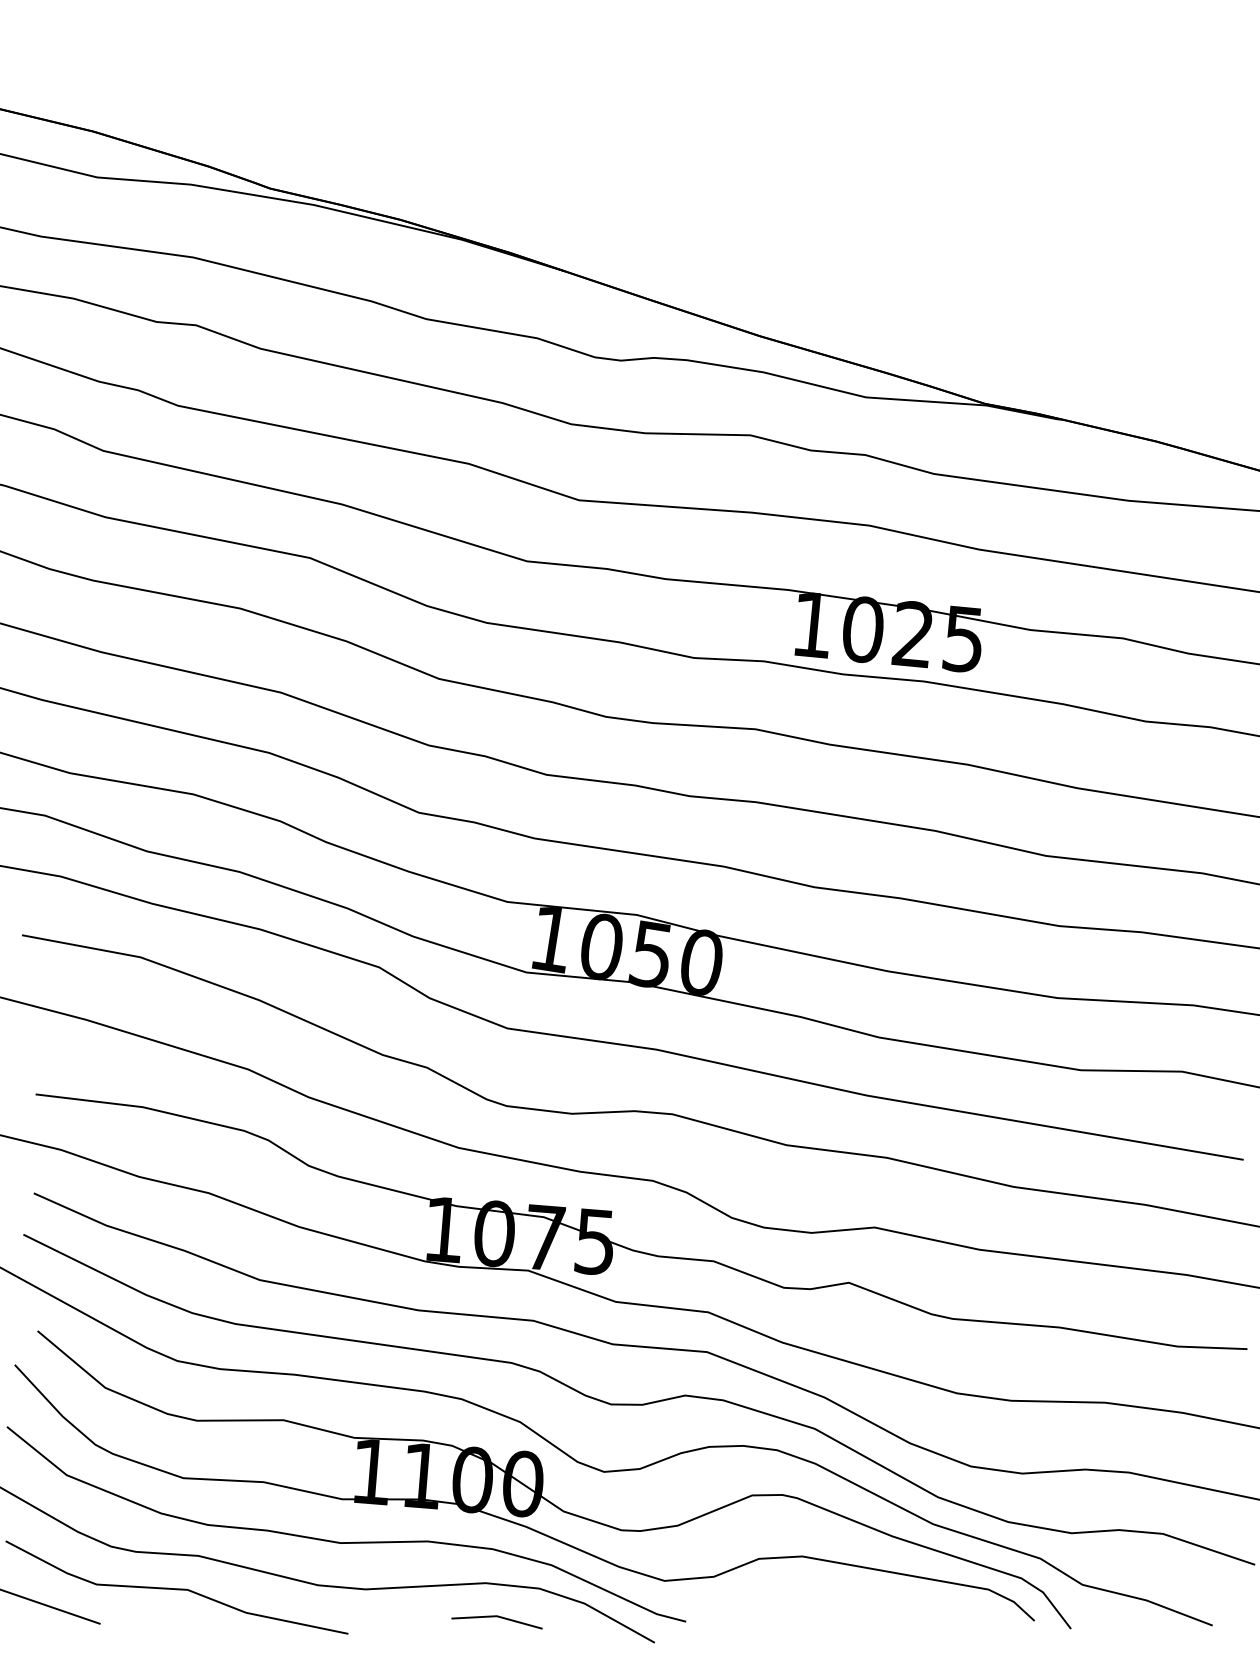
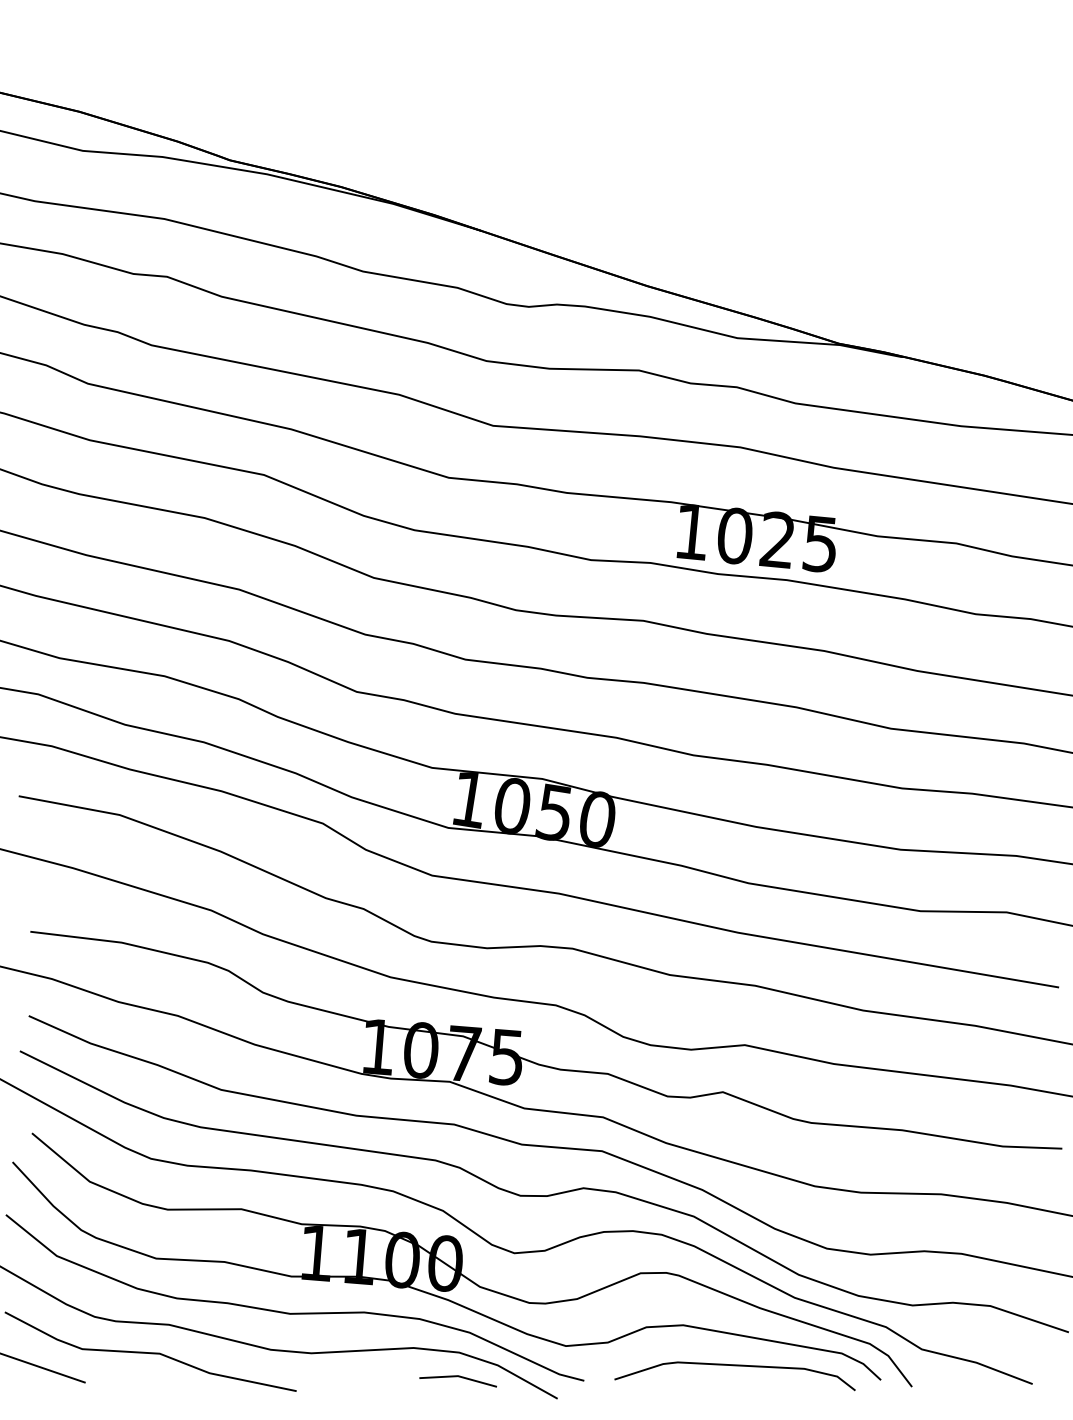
curve: (862, 1604) -> (734, 1366), added
line: (496, 1617) -> (457, 1377), moved

